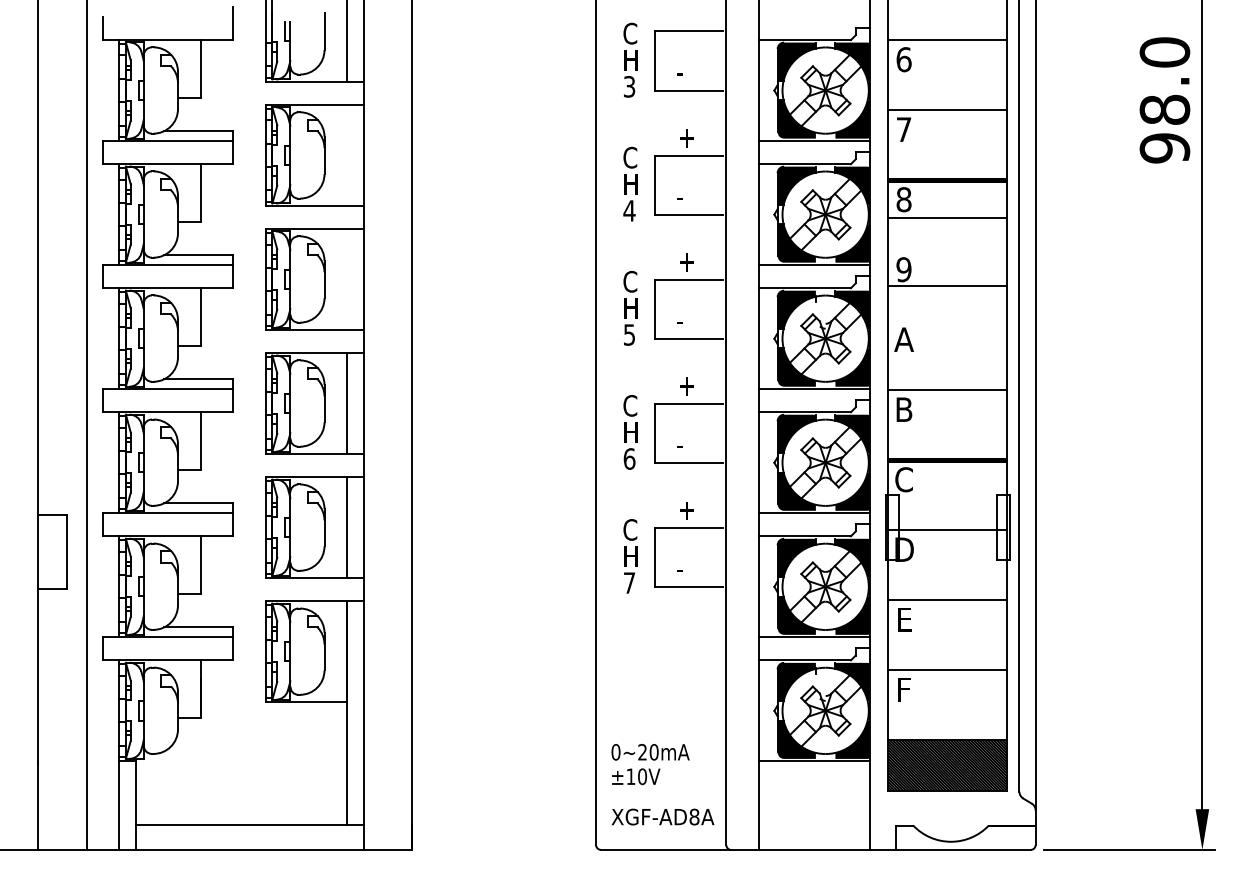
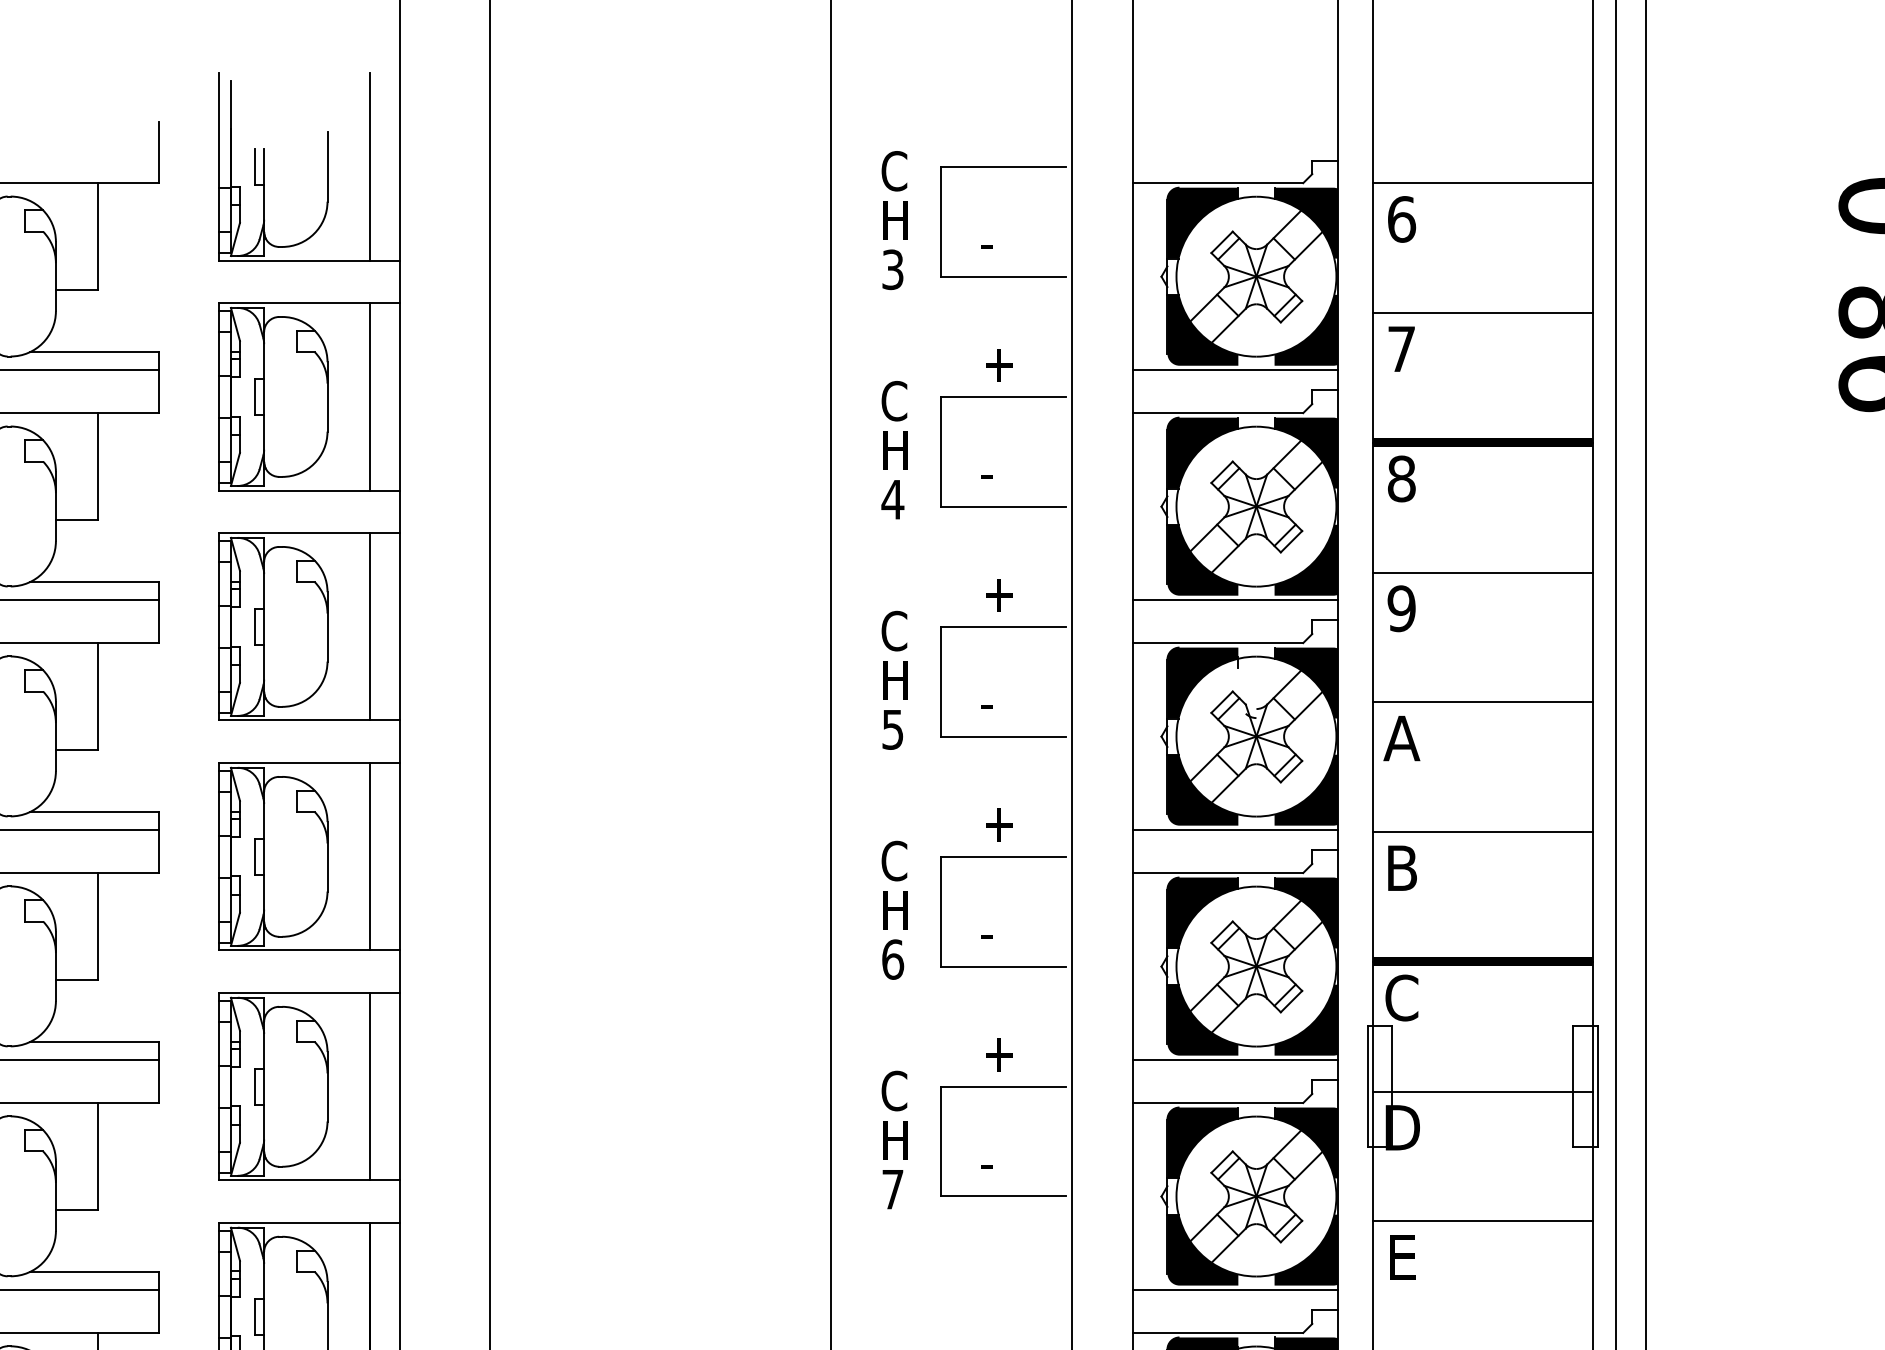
line: (347, 155) -> (370, 397), added
line: (947, 218) -> (1482, 573), moved
line: (347, 279) -> (370, 626), added
line: (947, 286) -> (1482, 702), moved

